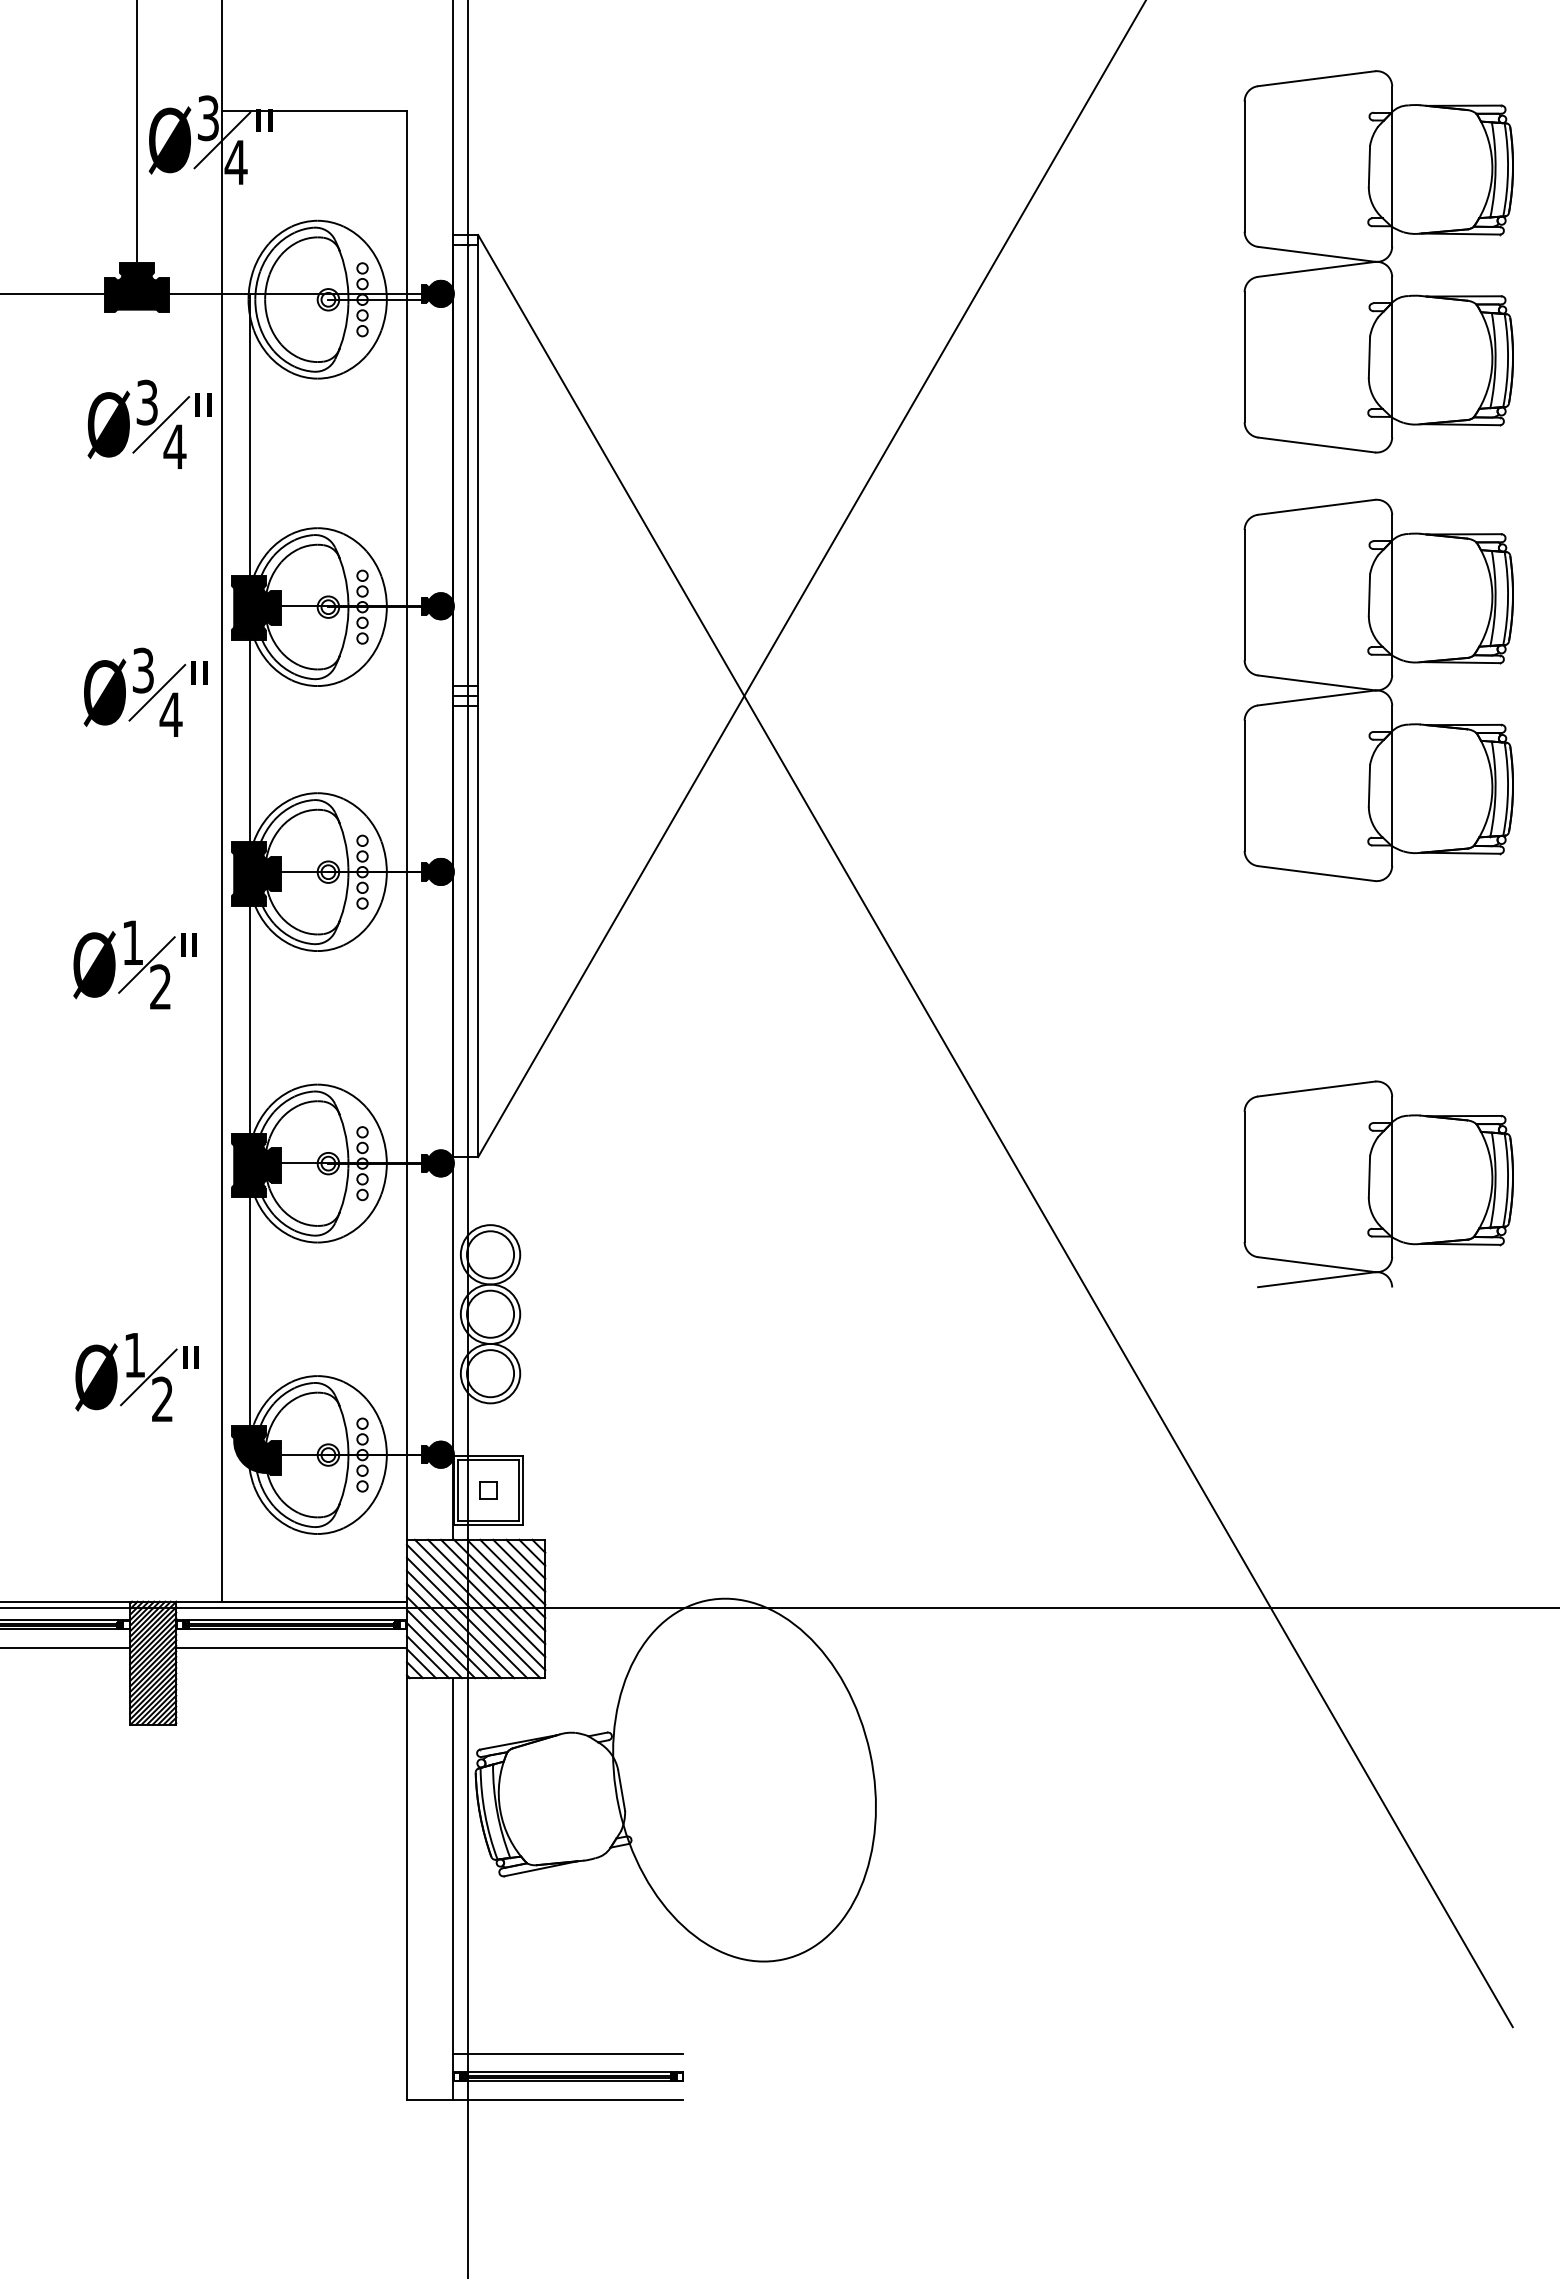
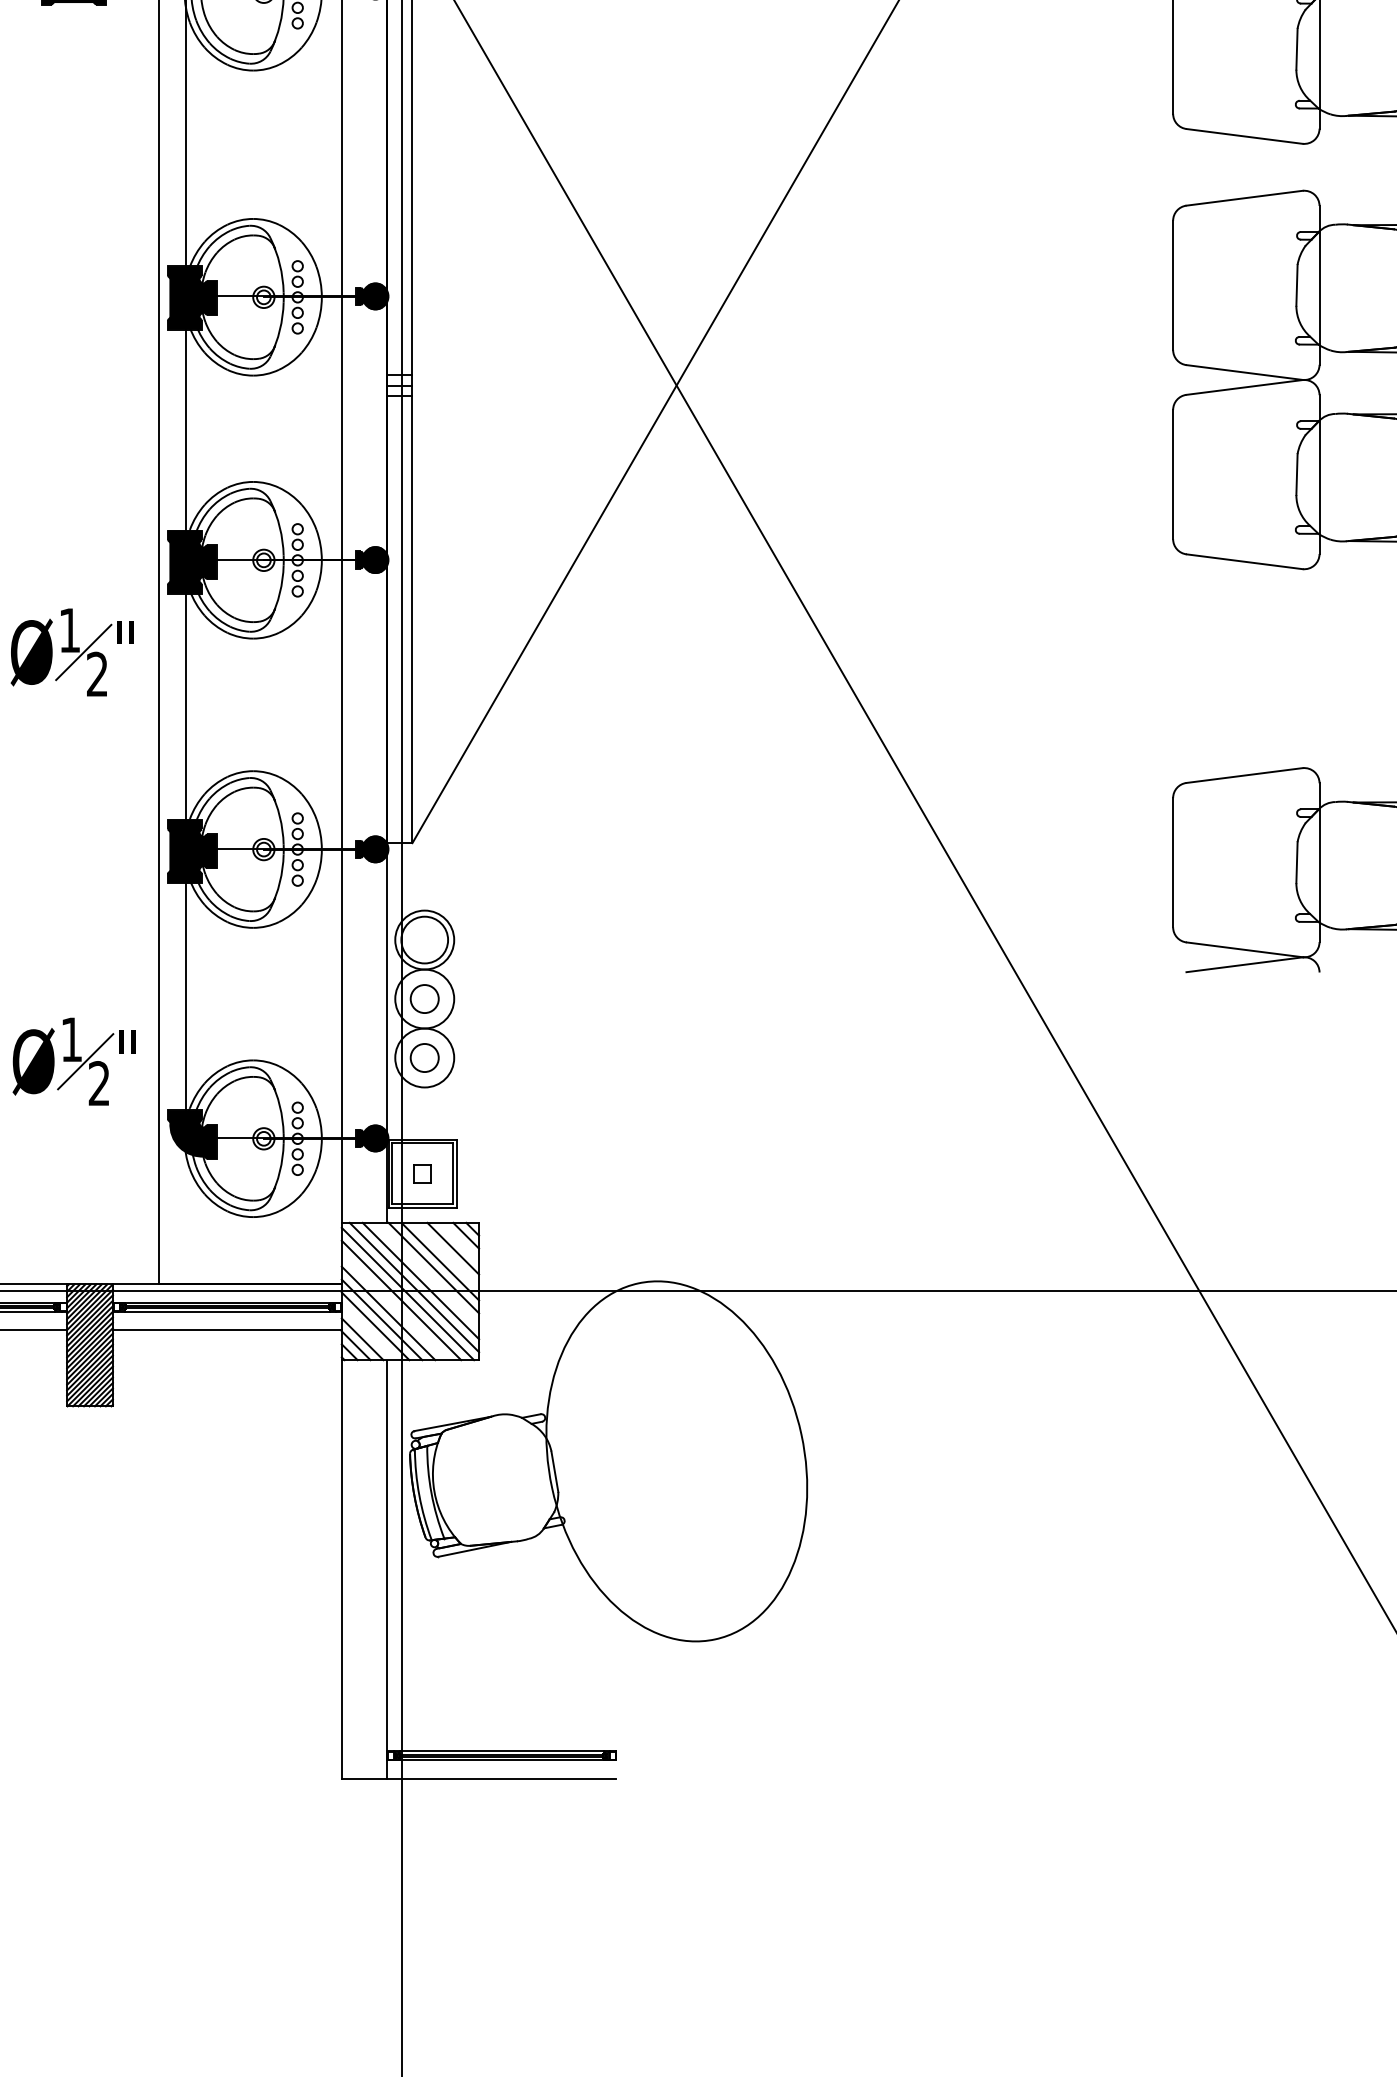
part: (149, 423) -> (86, 115), removed
part: (145, 691) -> (82, 381), removed
circle: (490, 1313) -> (424, 998), size x0.6
circle: (490, 1373) -> (424, 1057), size x0.6
line: (525, 1558) -> (459, 1241), removed
line: (512, 1571) -> (446, 1254), removed
line: (493, 1591) -> (427, 1274), removed
line: (460, 1624) -> (394, 1306), removed
line: (434, 1650) -> (369, 1332), removed
line: (567, 2053) -> (501, 1732), removed

